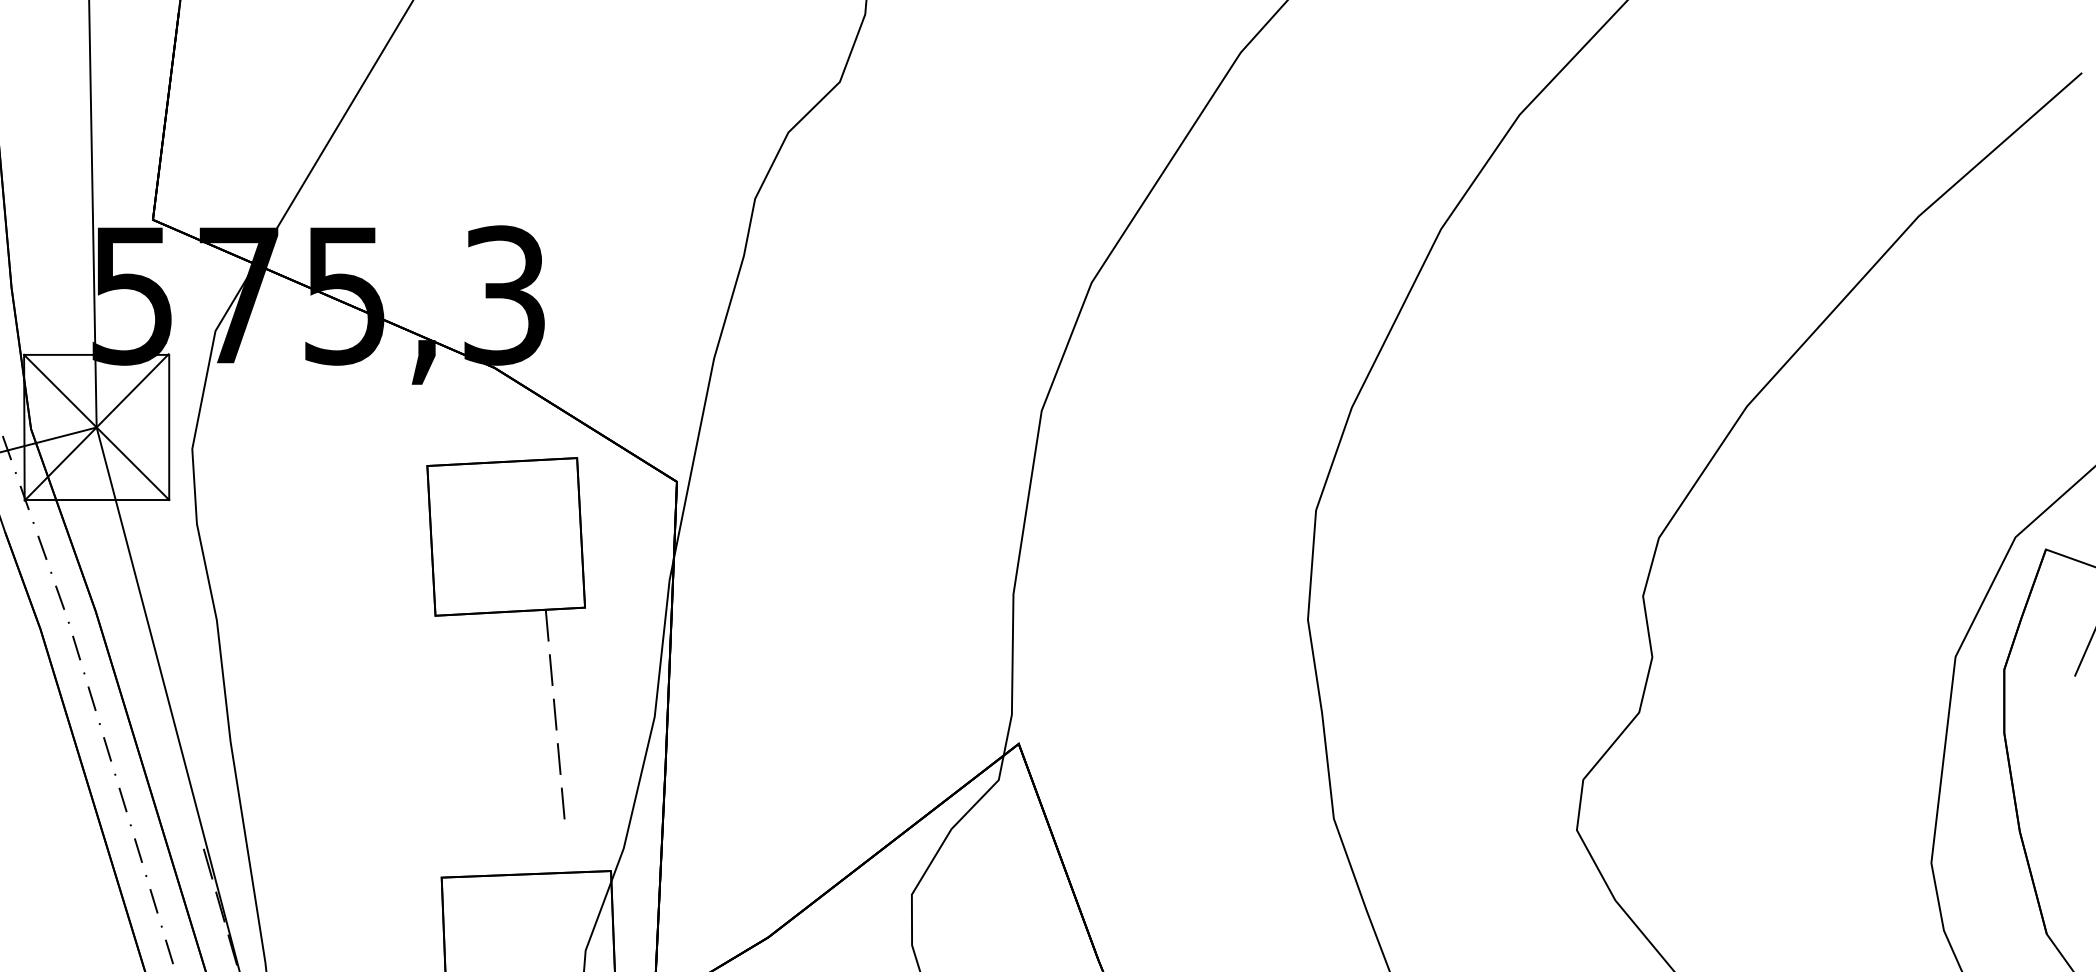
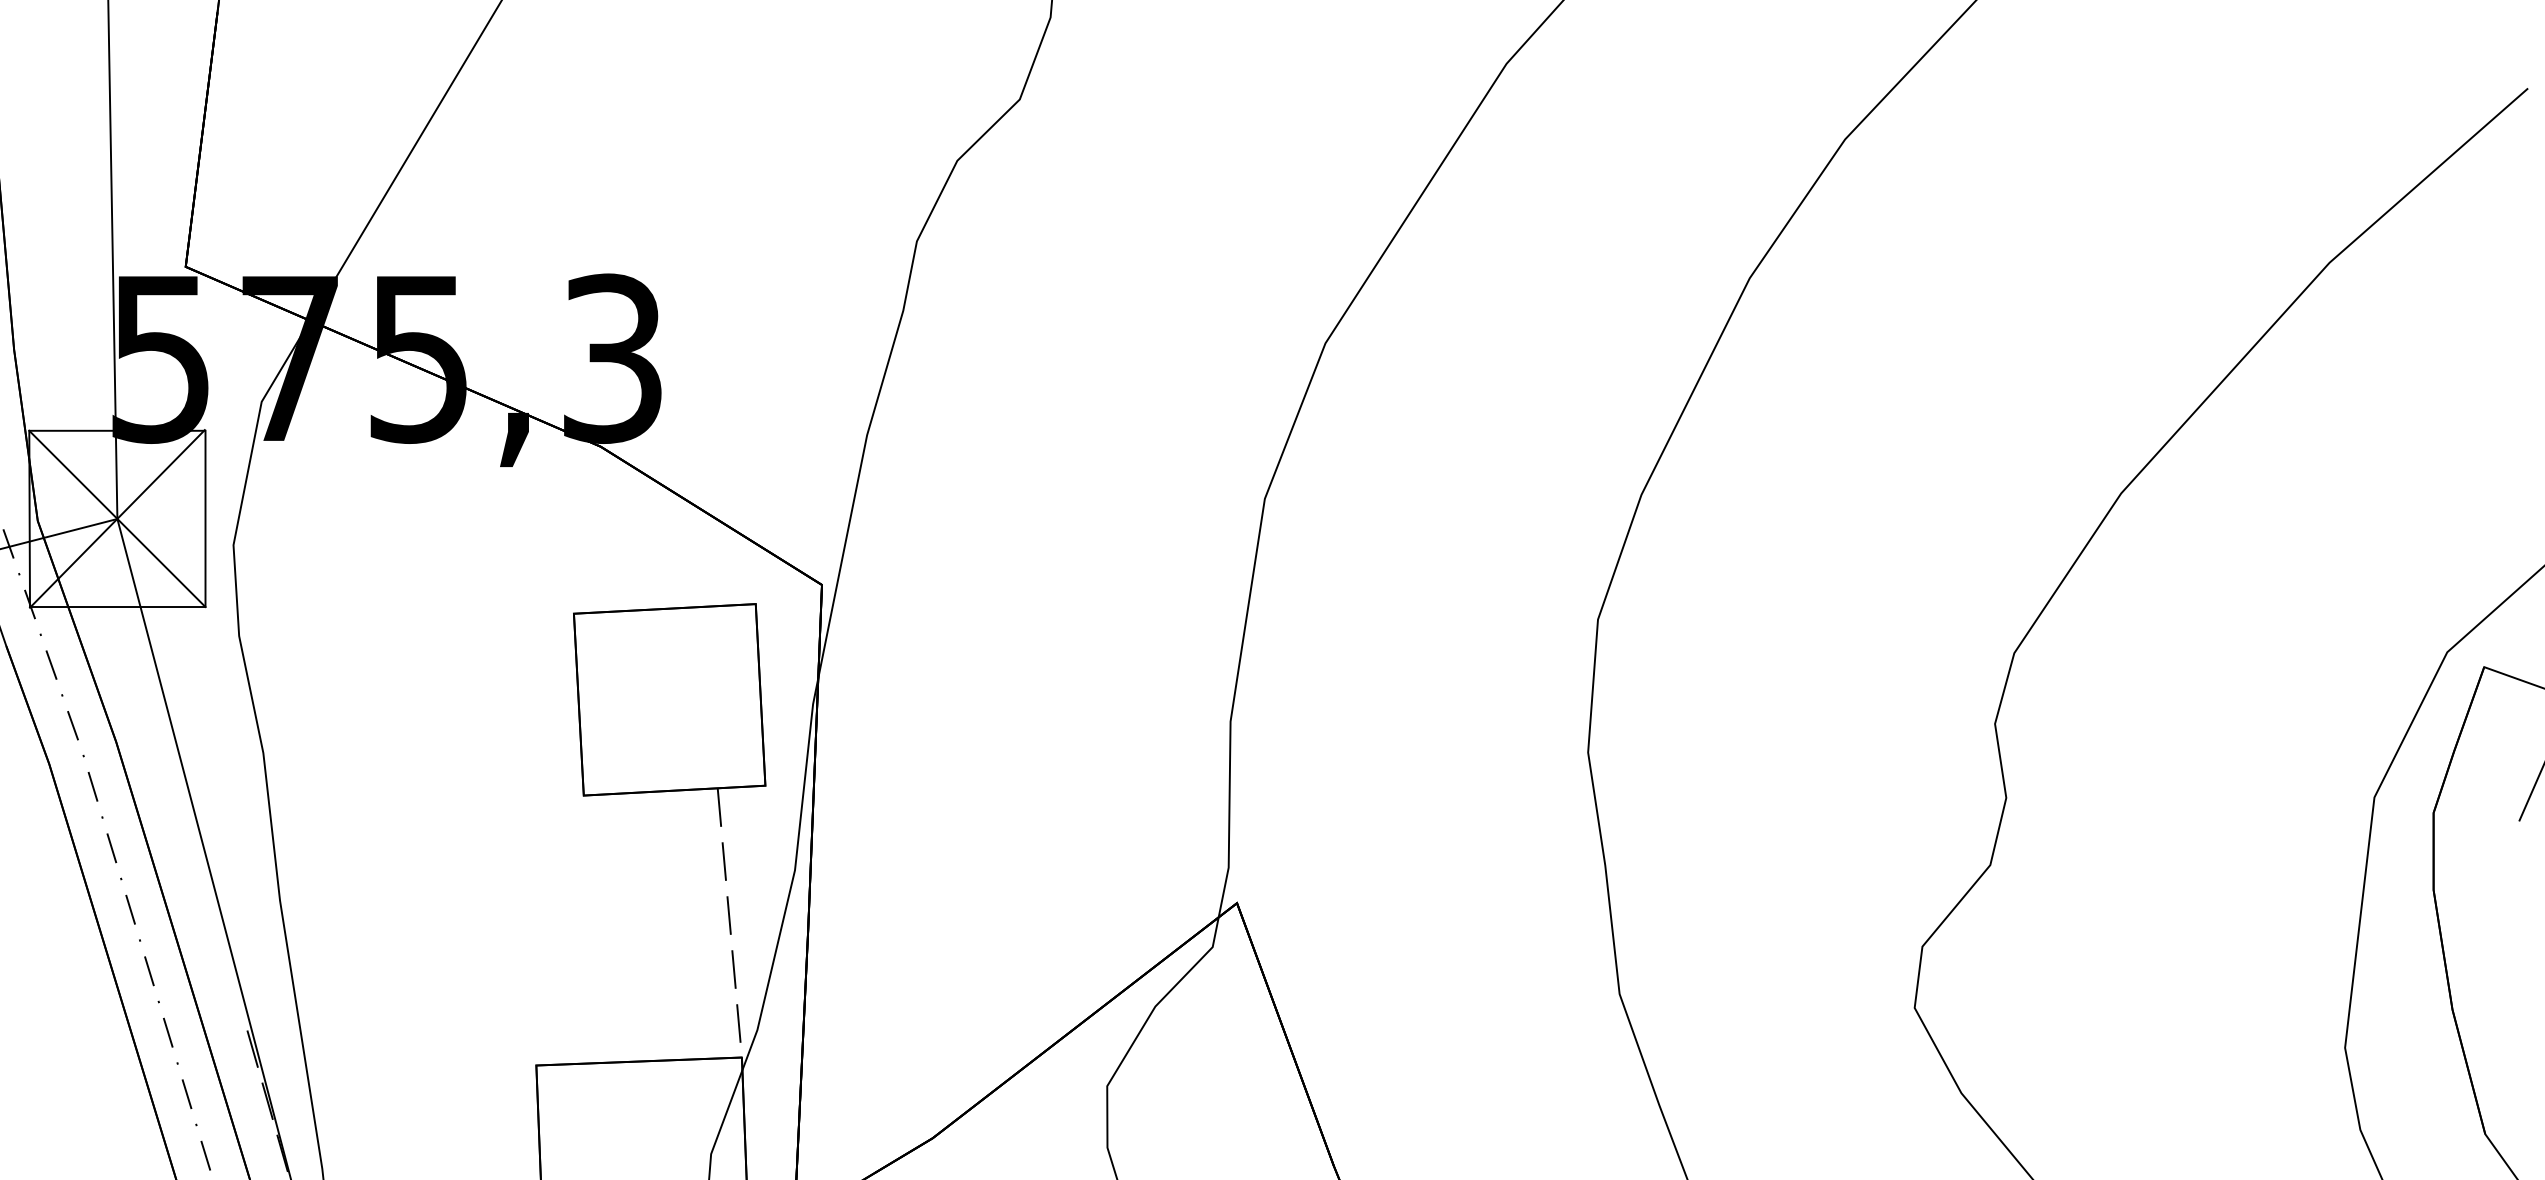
part: (502, 613) -> (665, 792), moved

